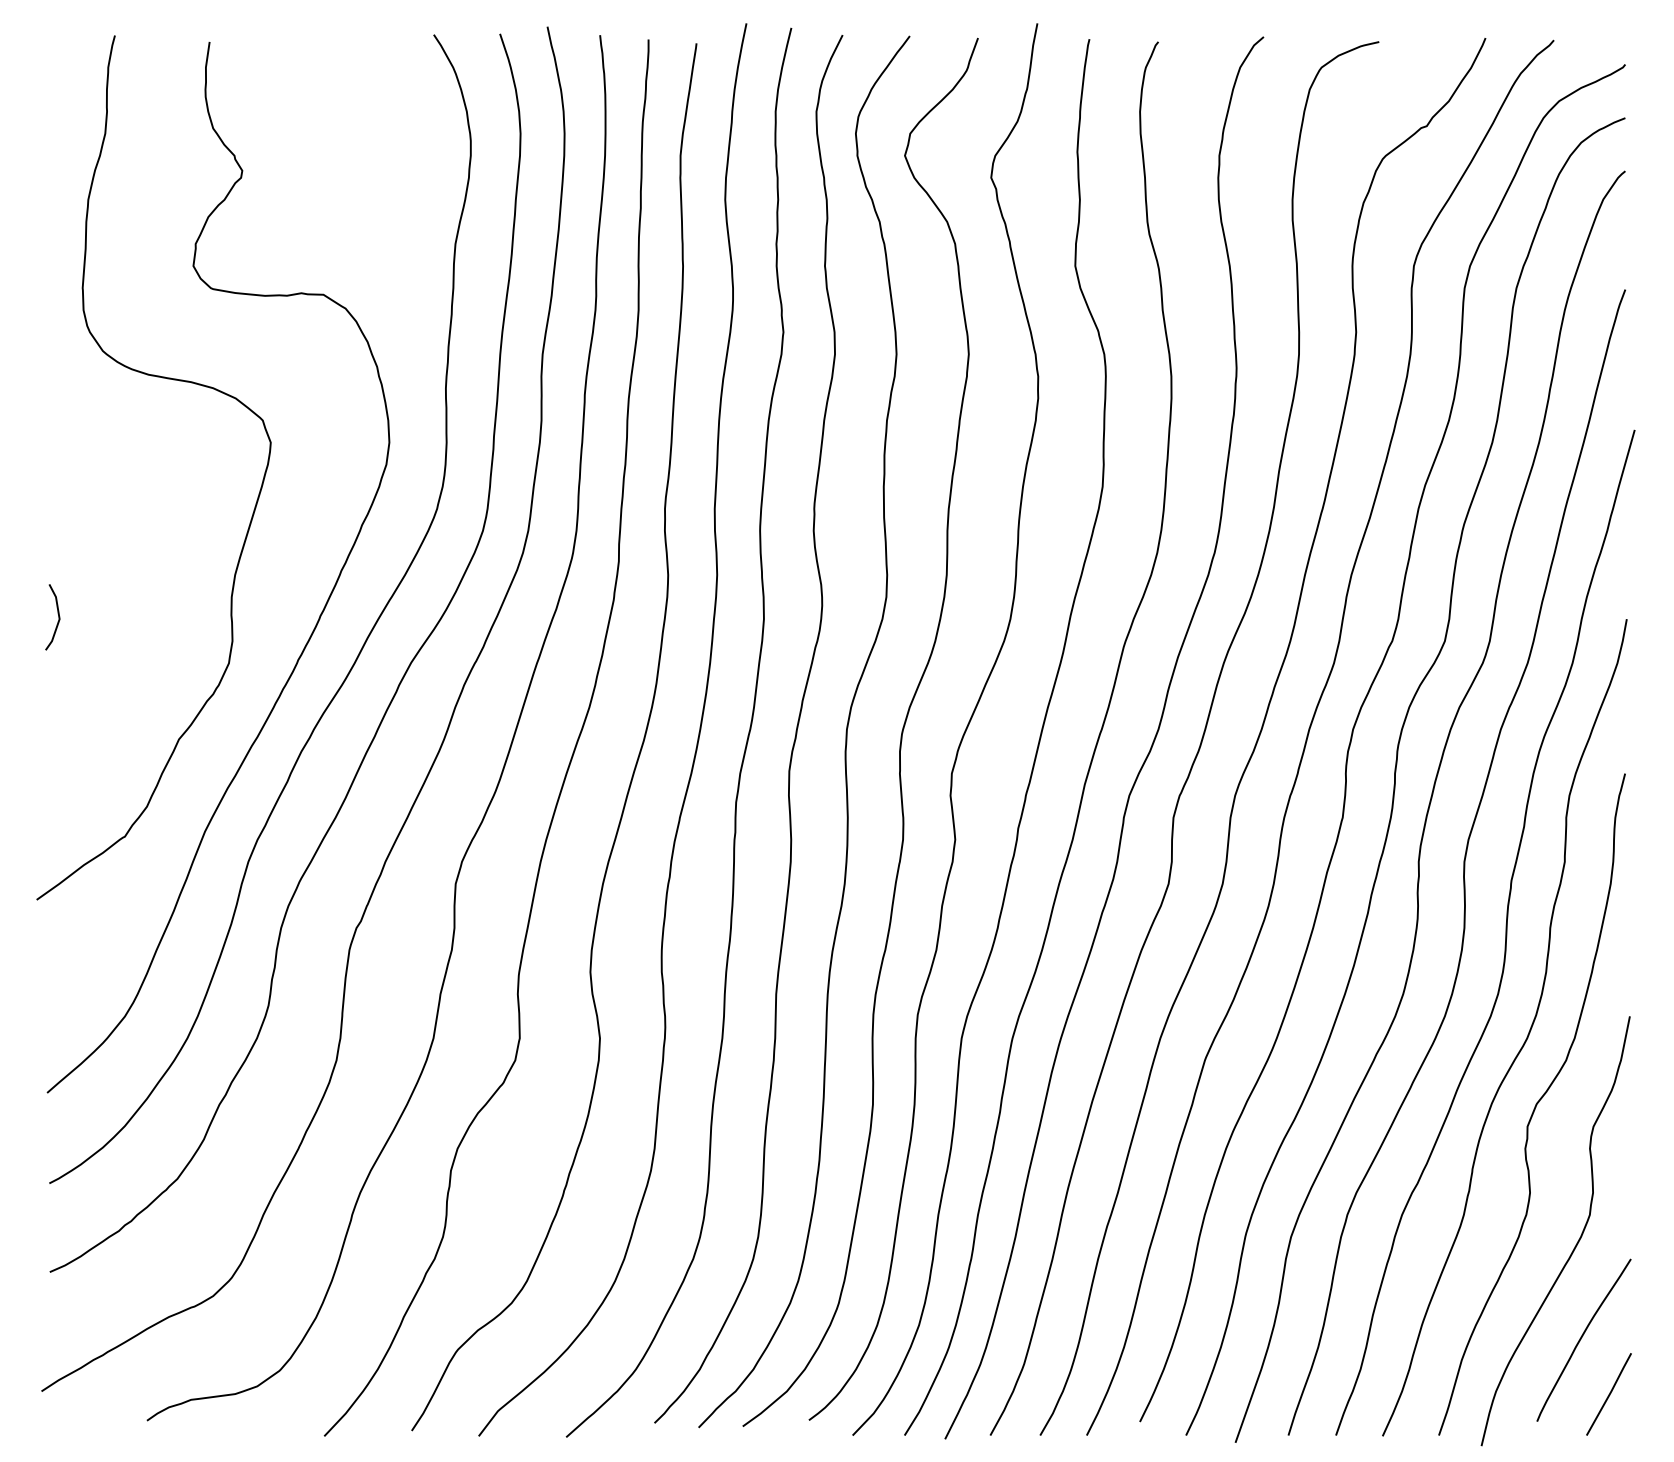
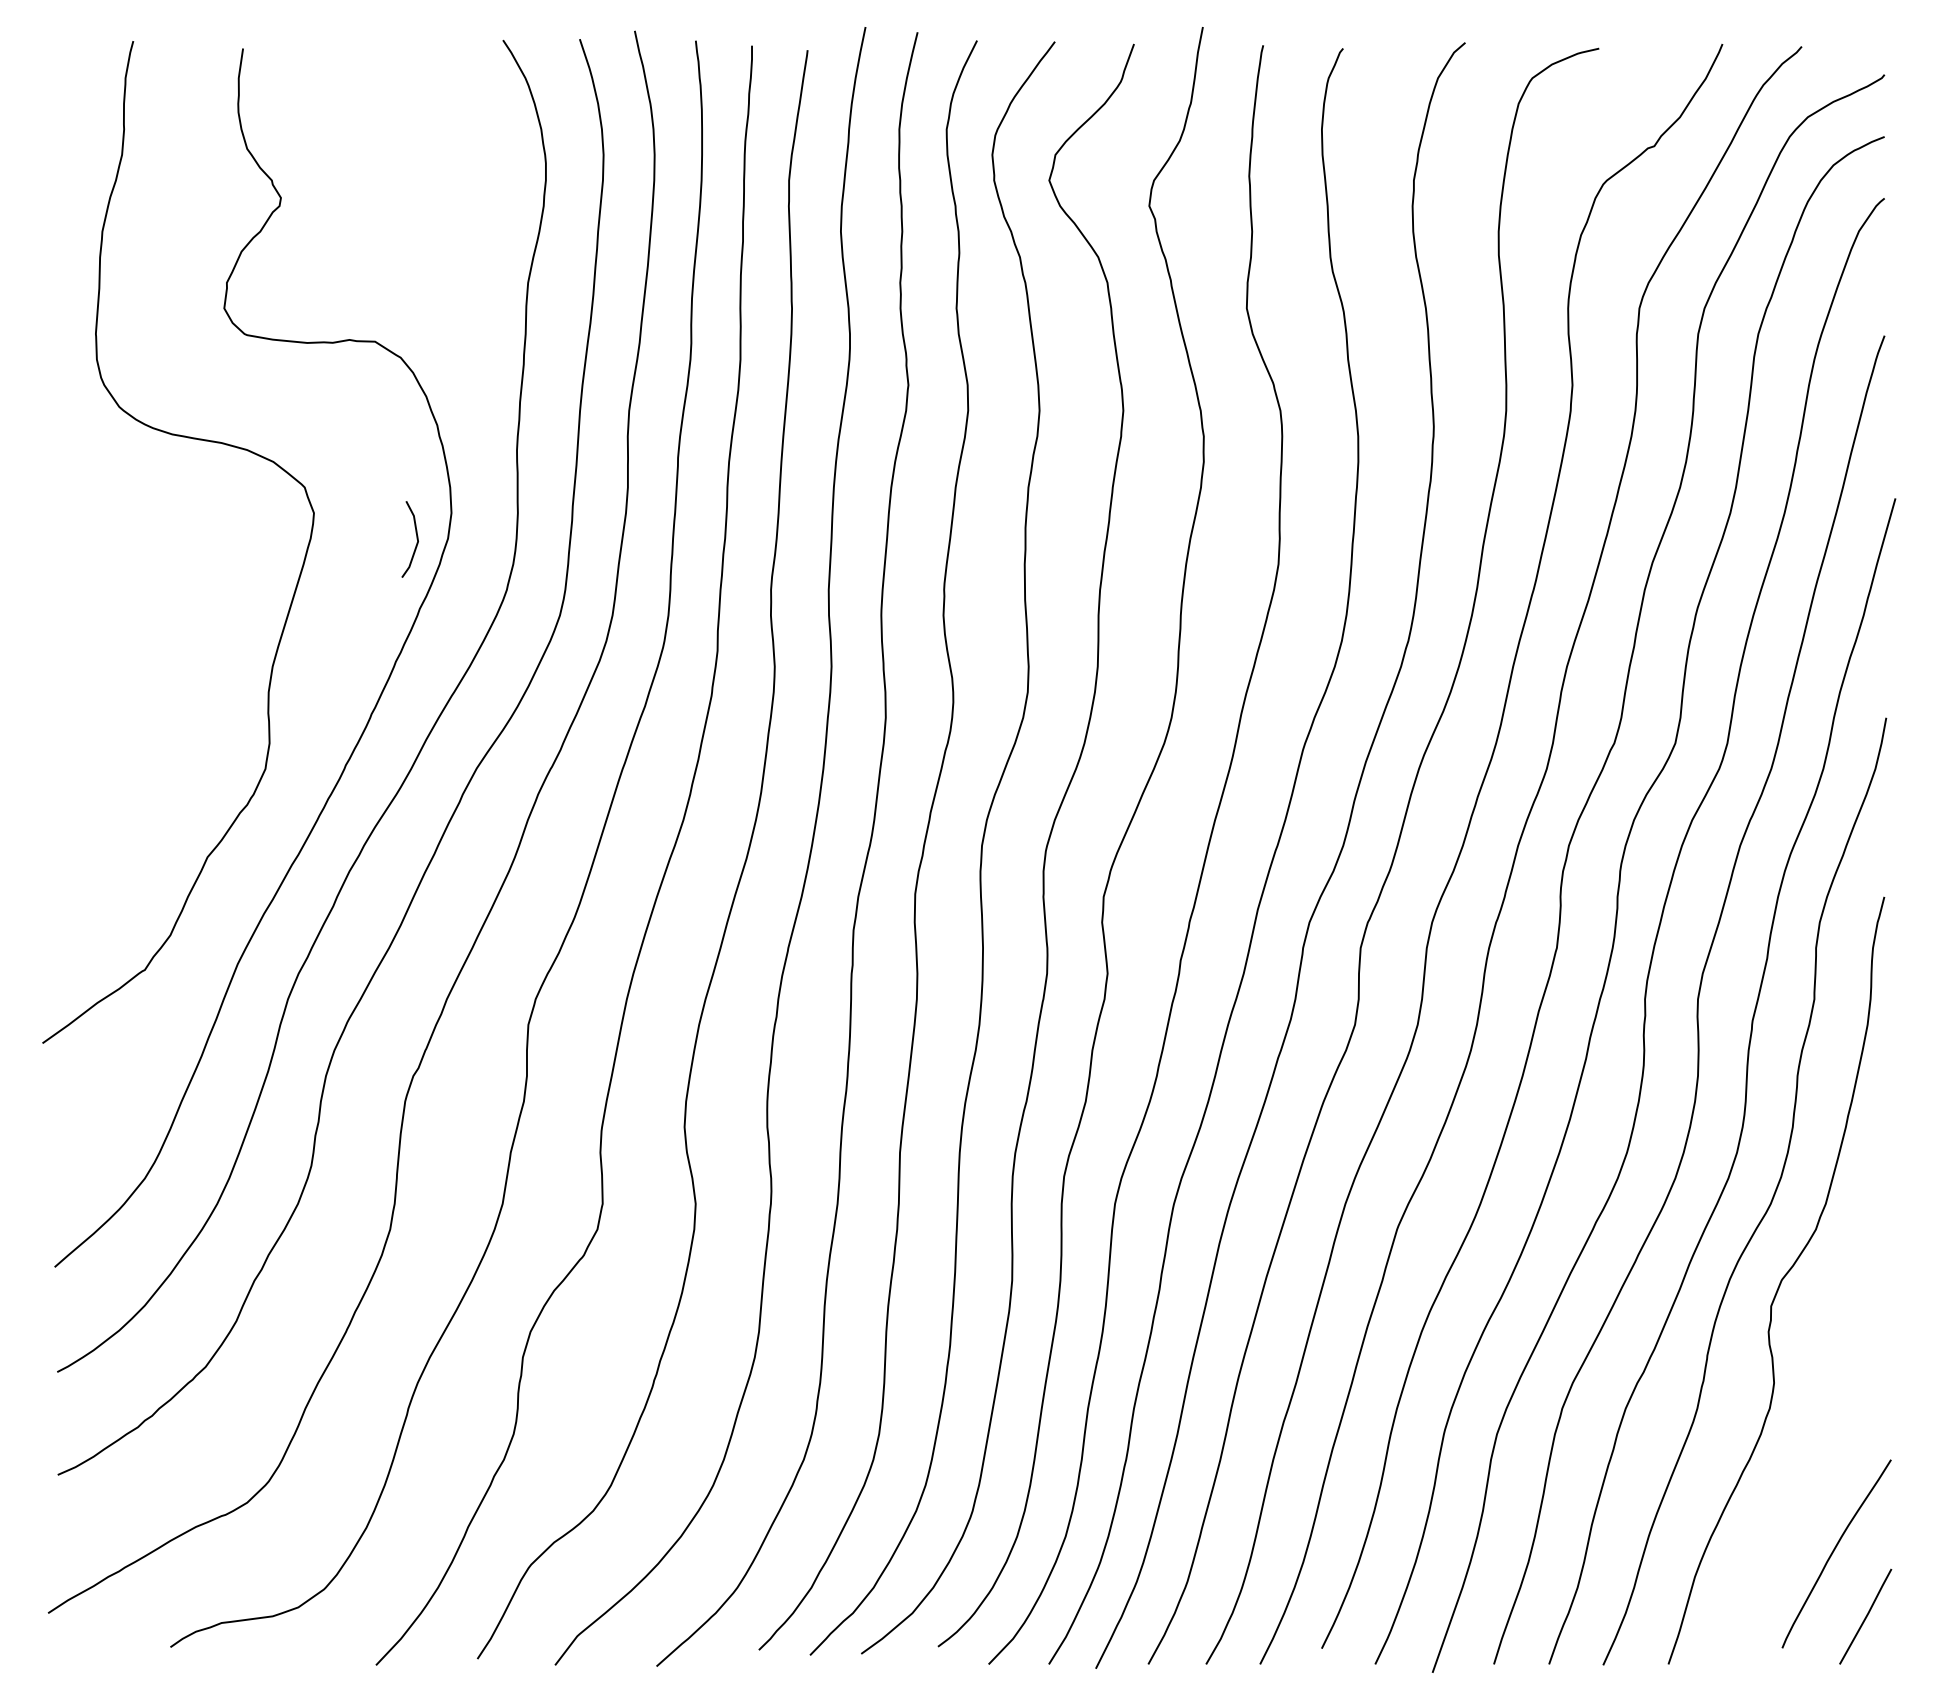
line: (58, 617) -> (416, 539), moved
curve: (1575, 1244) -> (1826, 1442), removed

